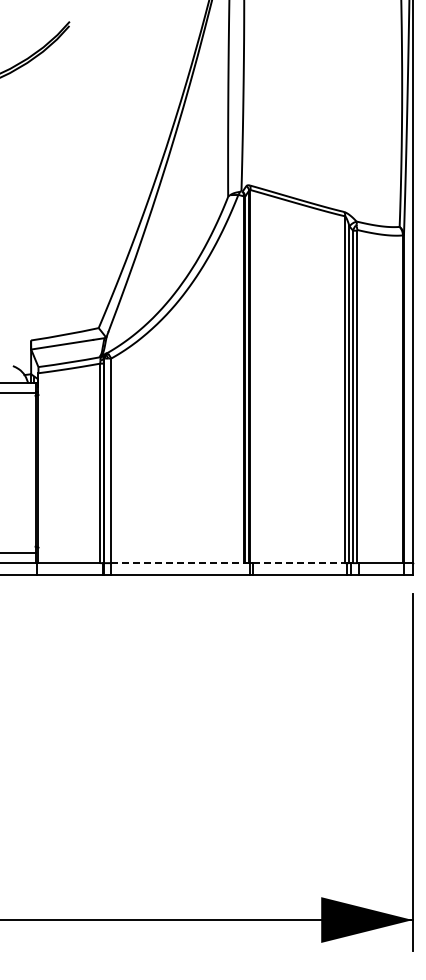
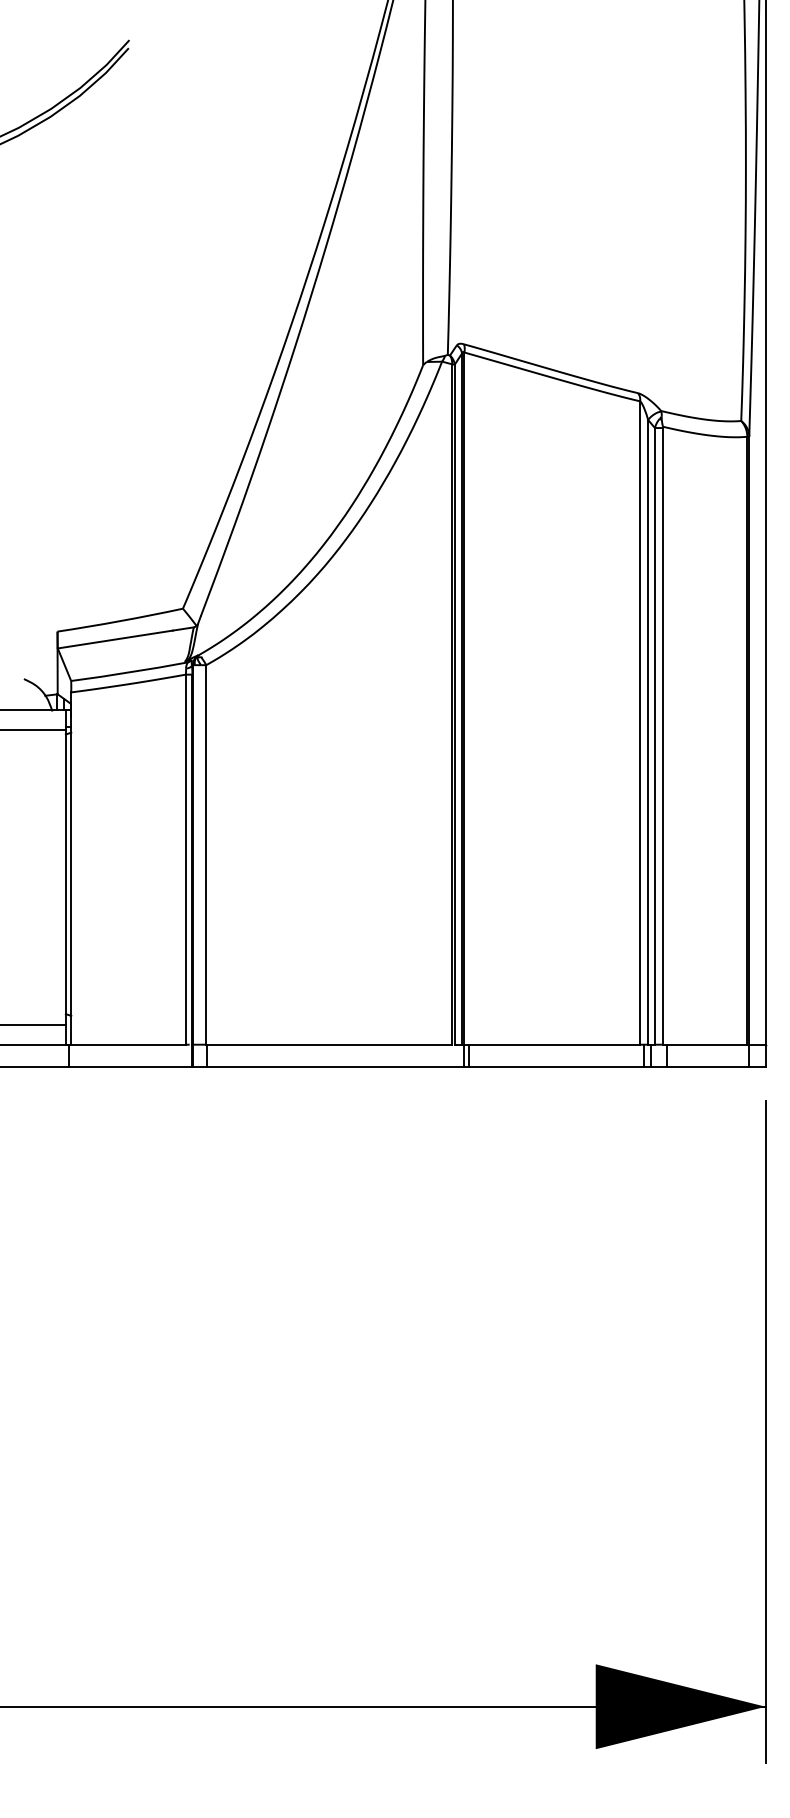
line: (178, 563) -> (331, 1045), dashed -> solid
line: (299, 563) -> (555, 1045), dashed -> solid

